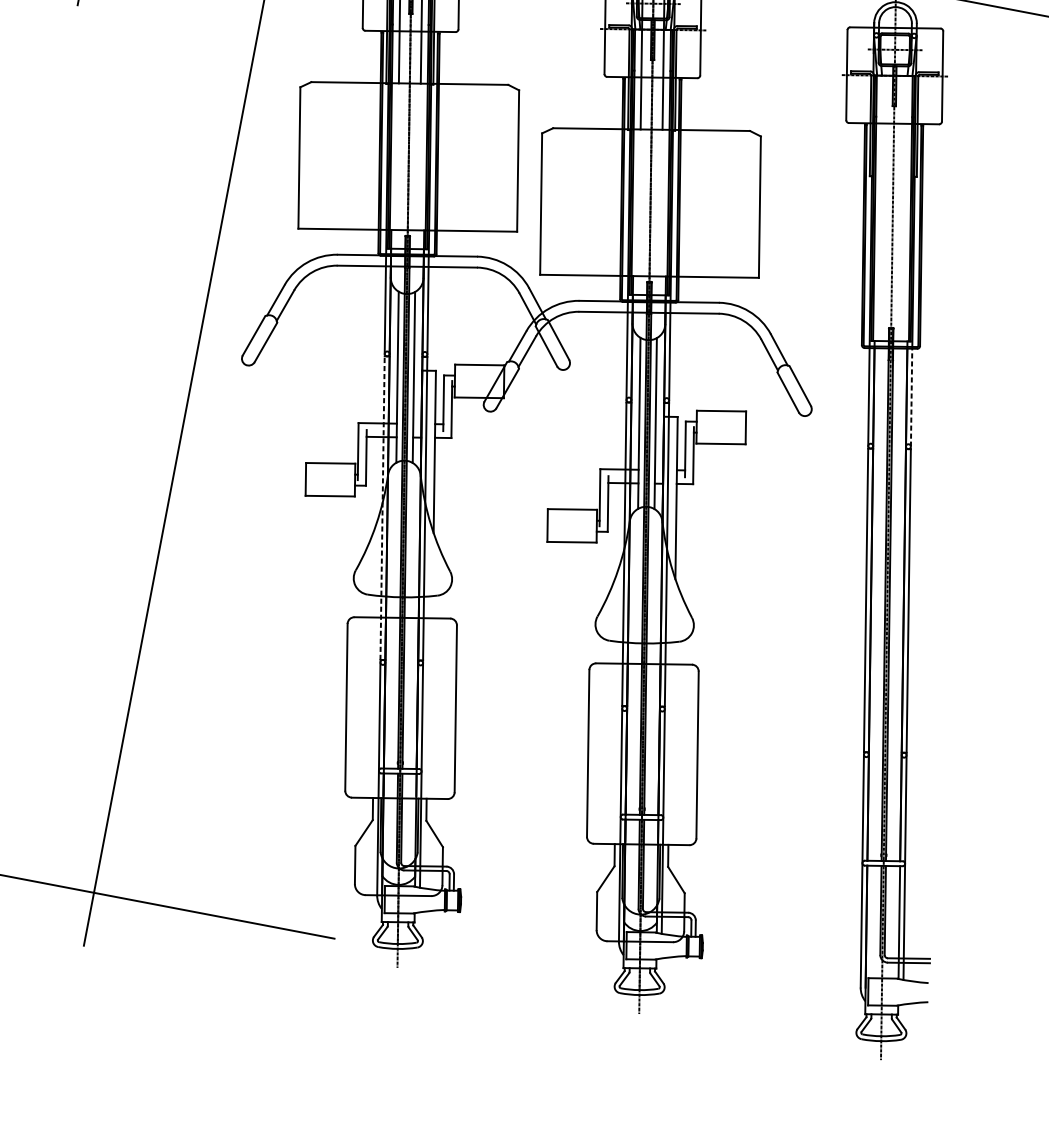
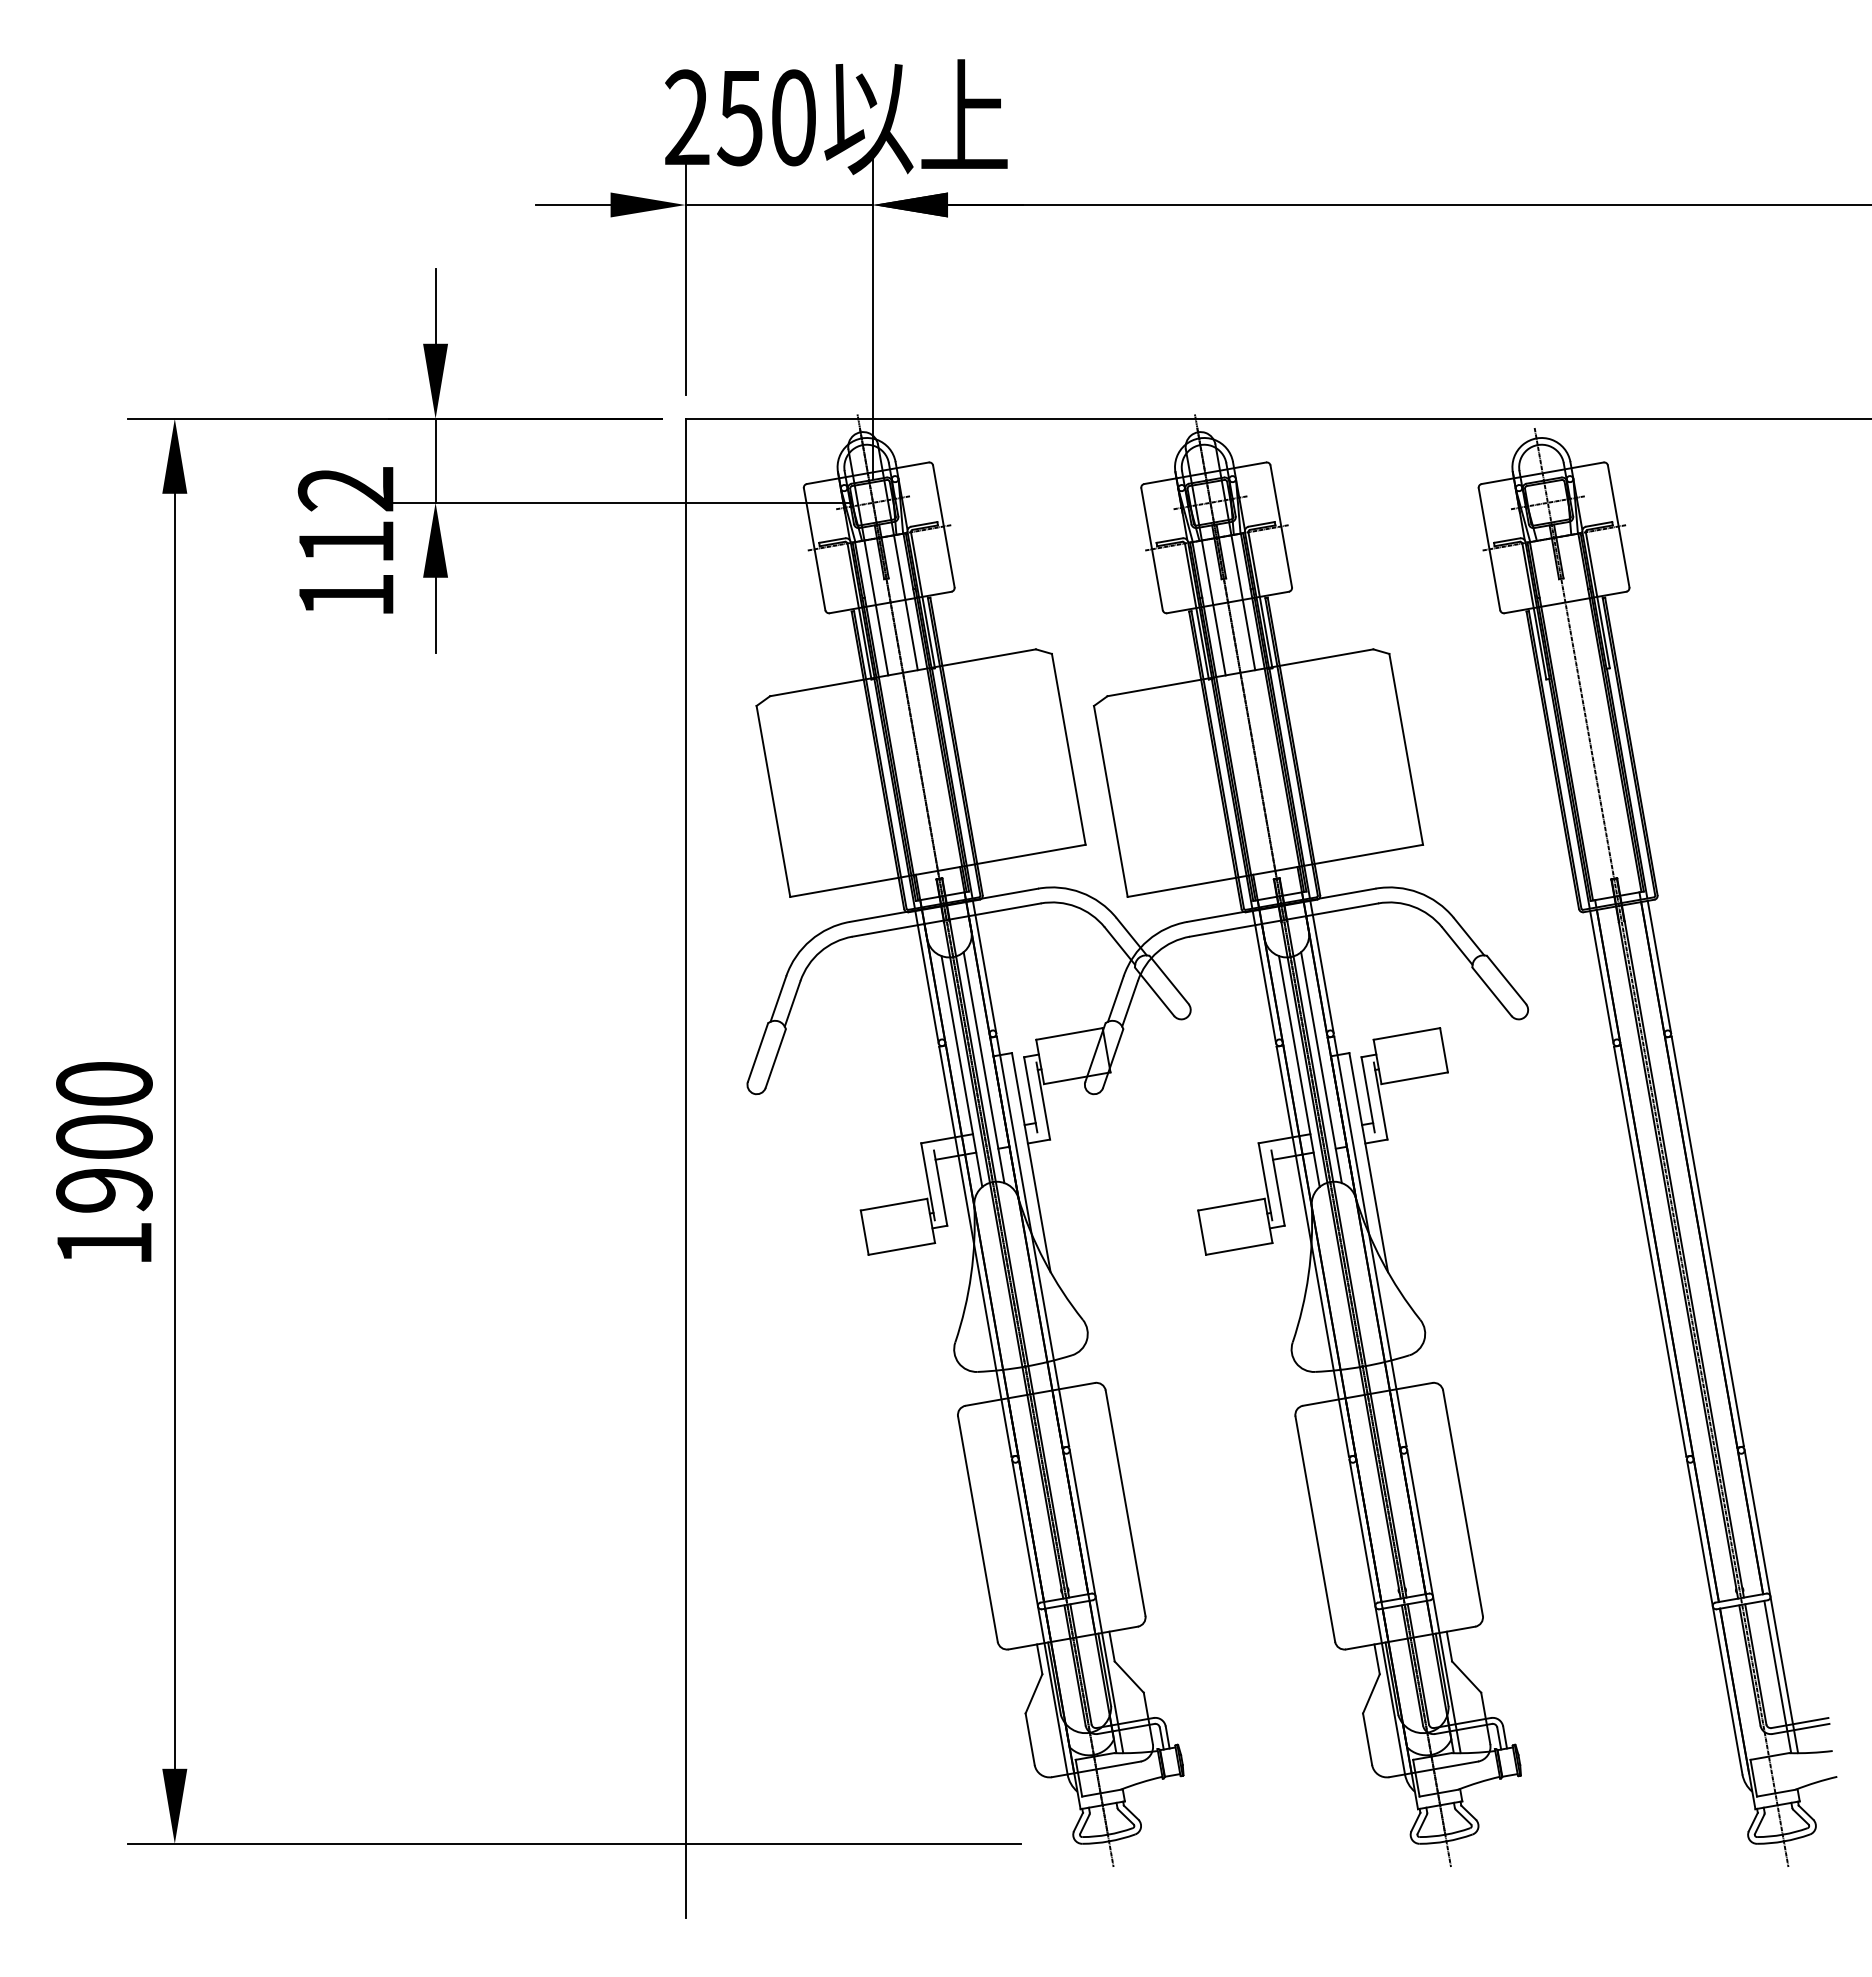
line: (911, 397) -> (1659, 966), dashed -> solid
line: (382, 508) -> (975, 1251), dashed -> solid

